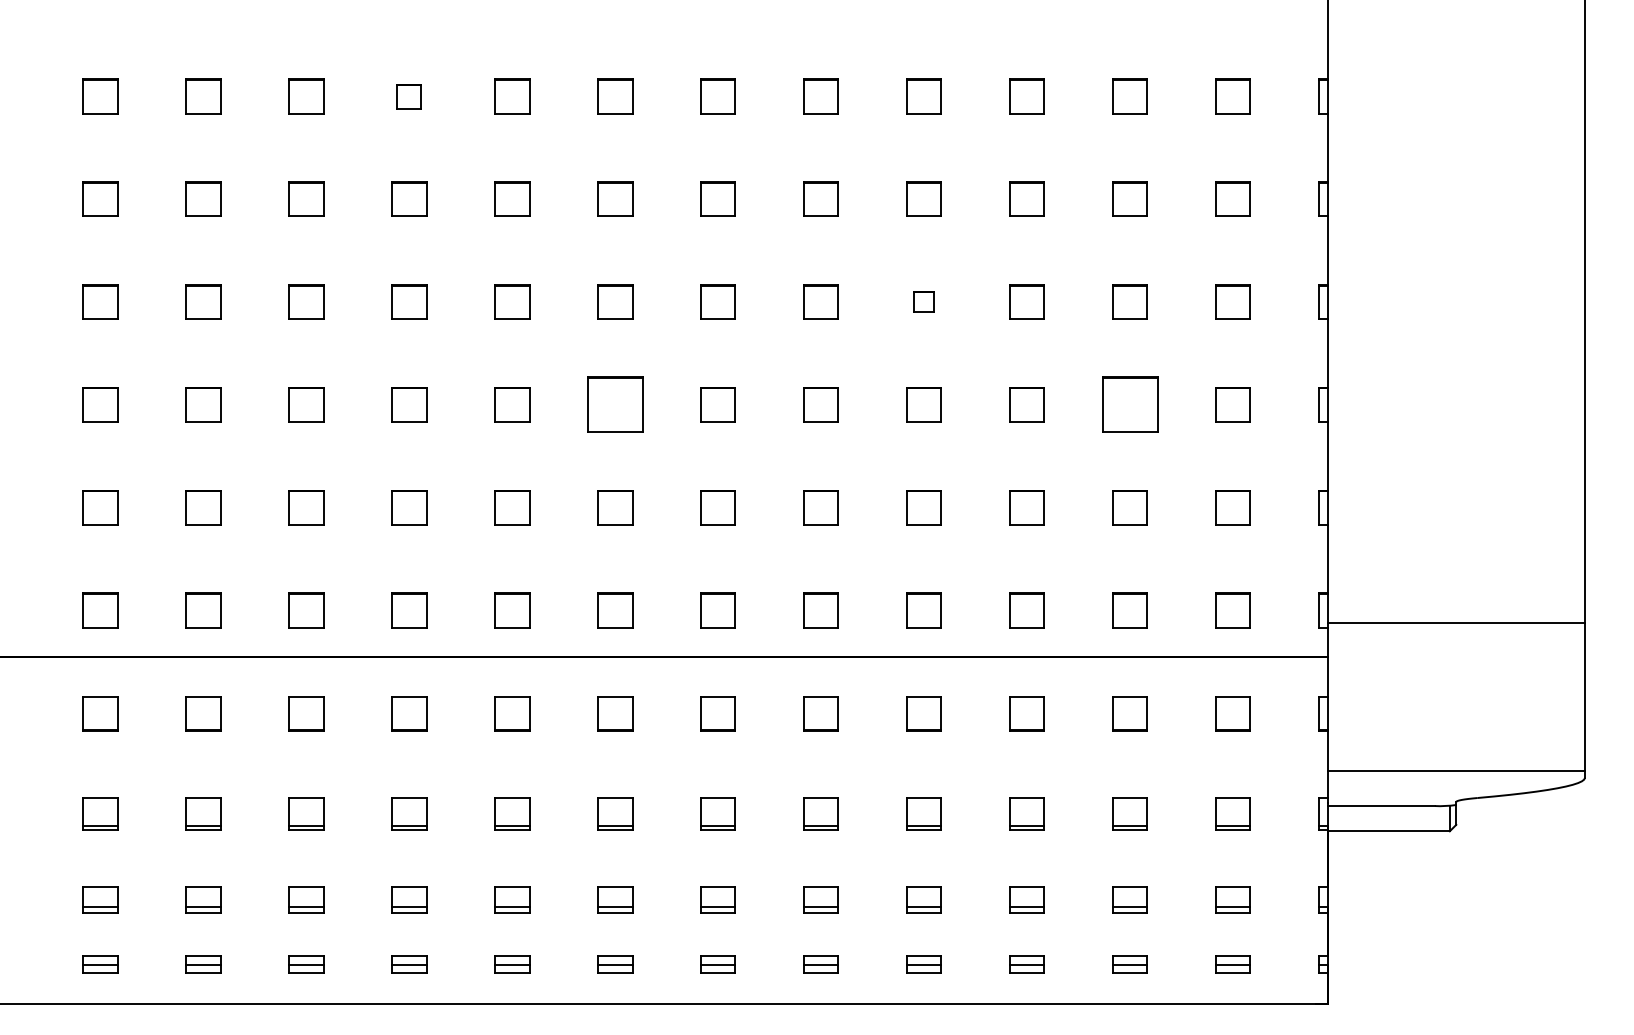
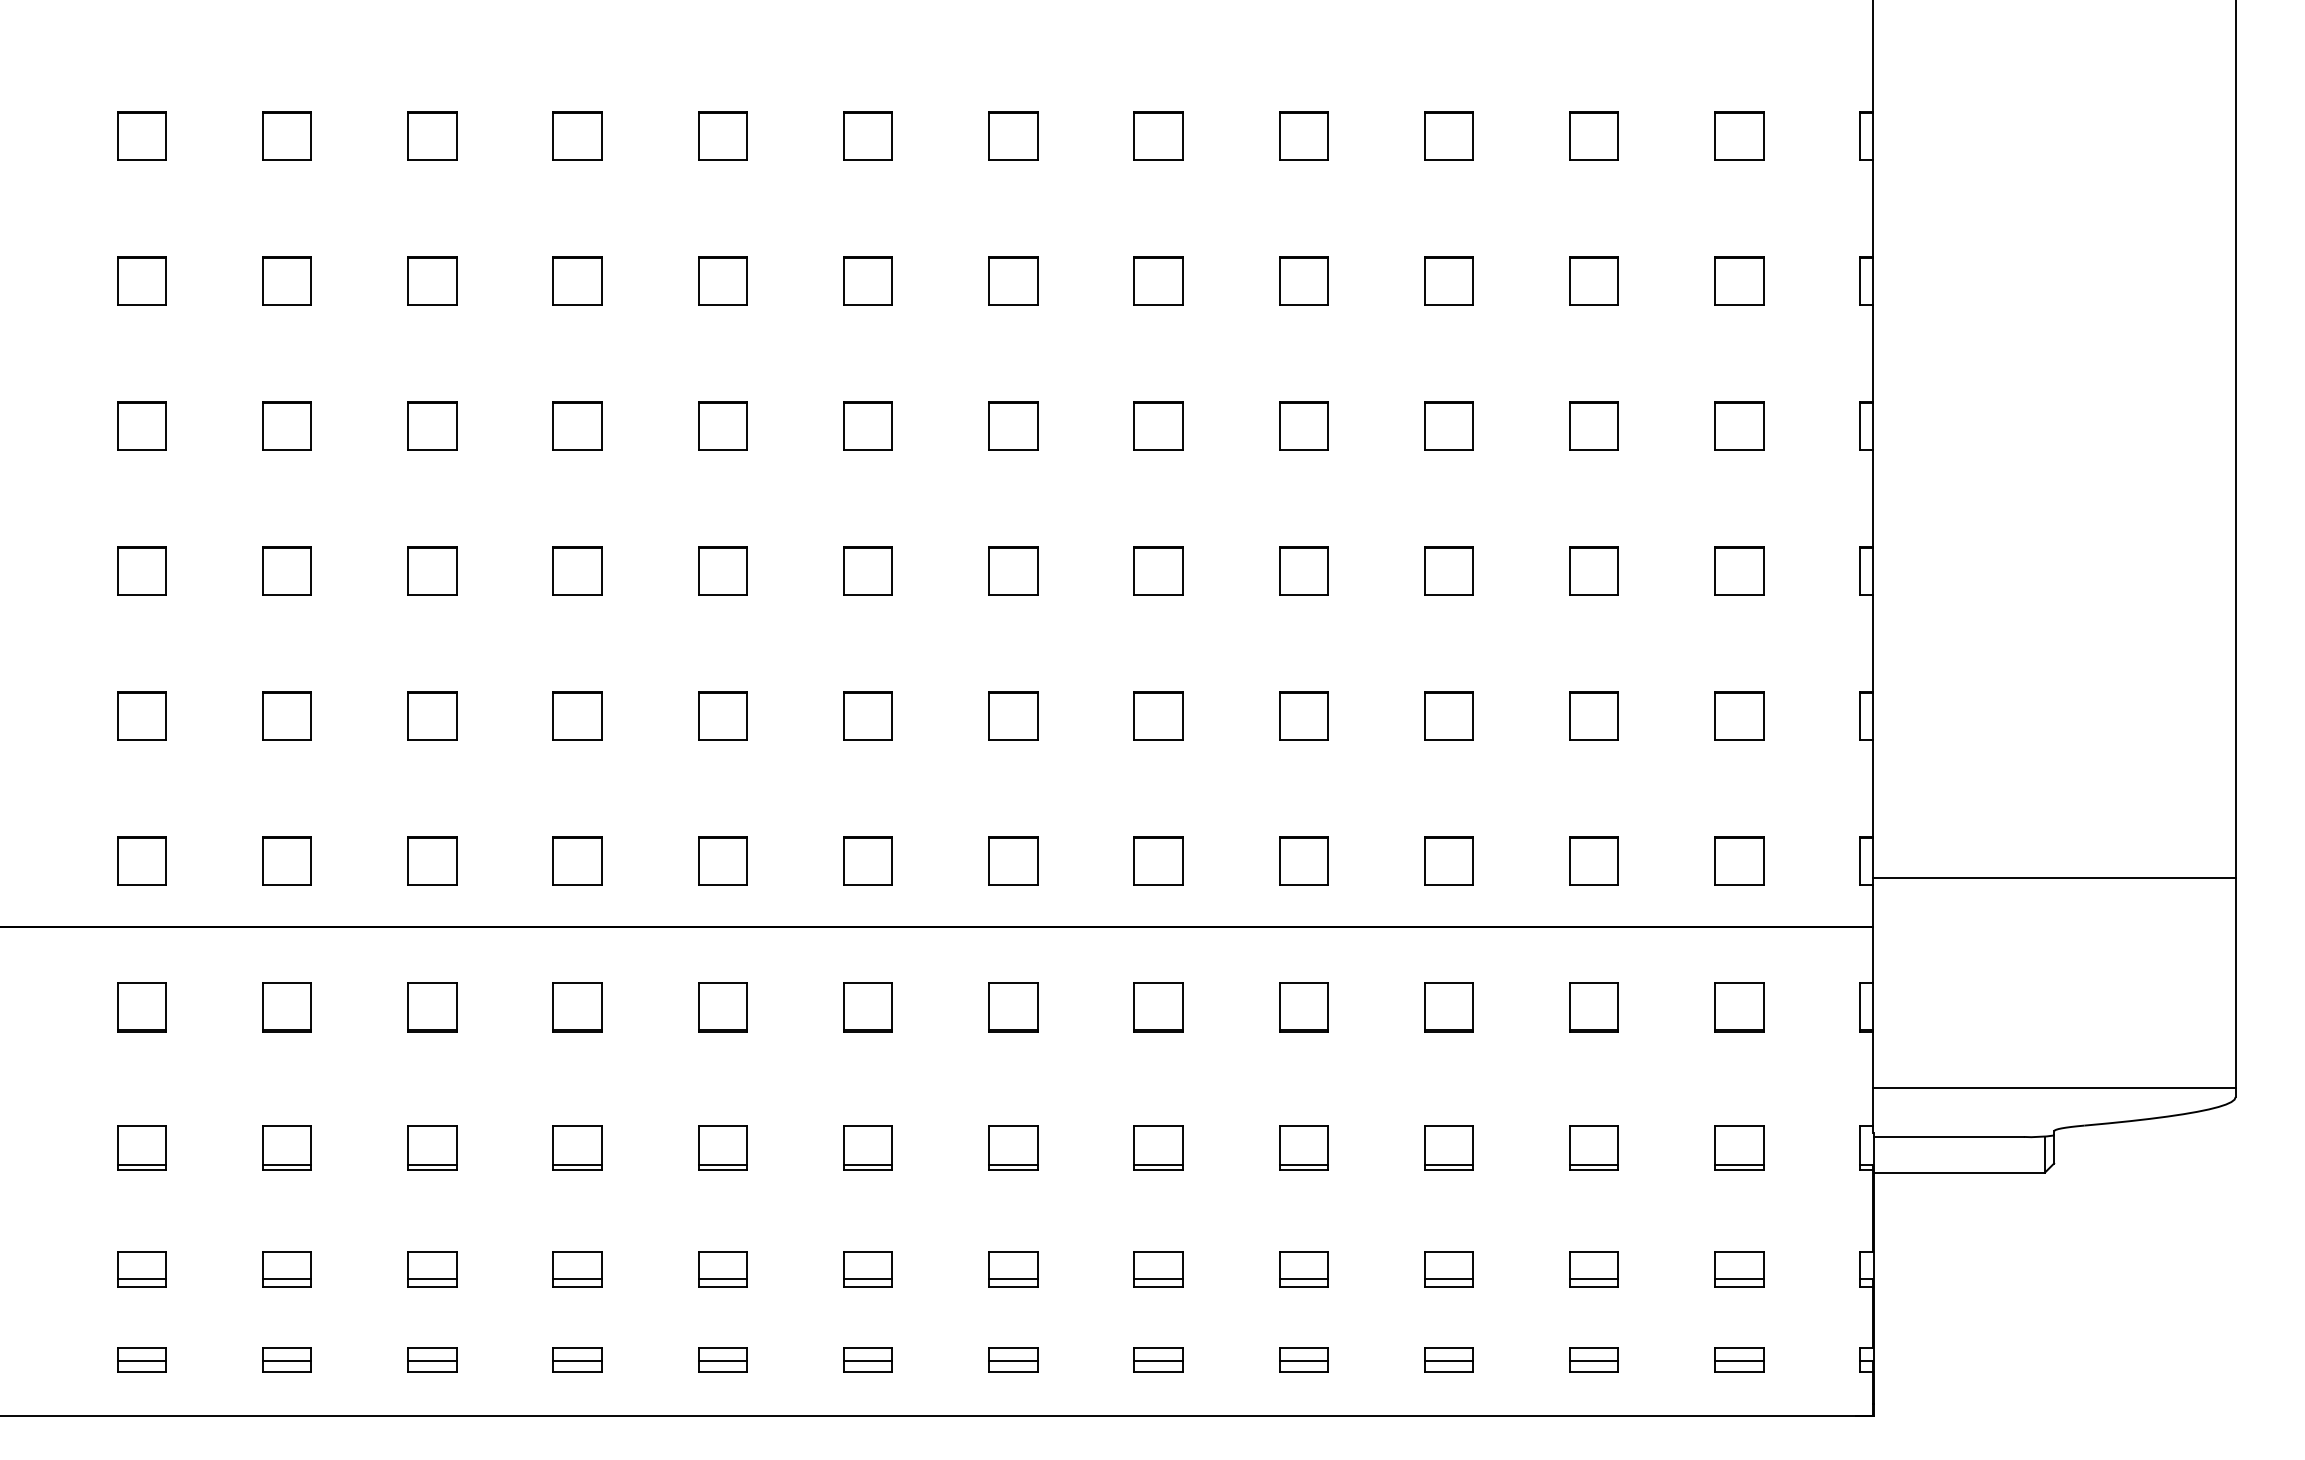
part: (409, 96) -> (577, 136), size x1.43
part: (923, 301) -> (1302, 425), size x1.67
part: (615, 404) -> (868, 570), size x0.62
part: (1129, 404) -> (1593, 570), size x0.62

